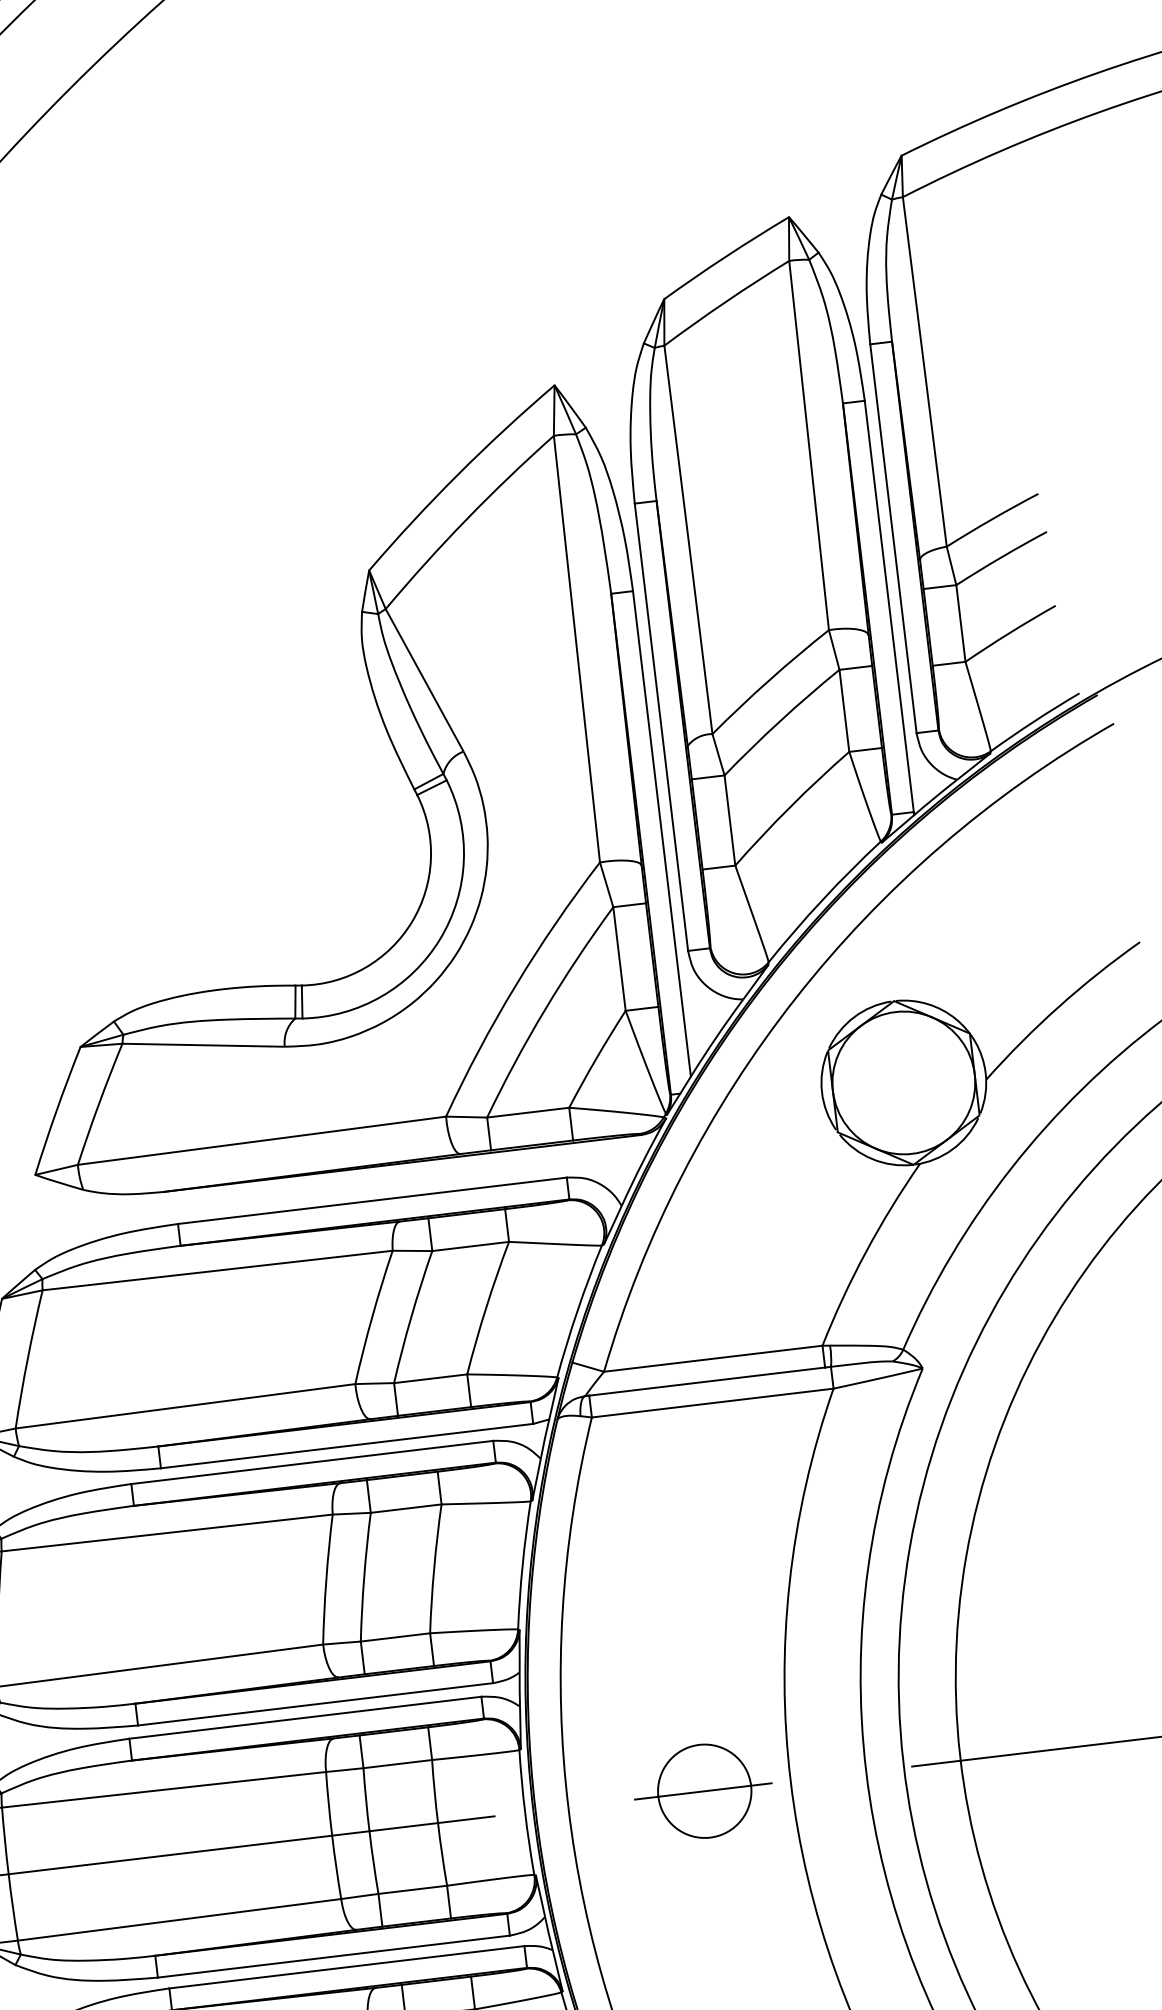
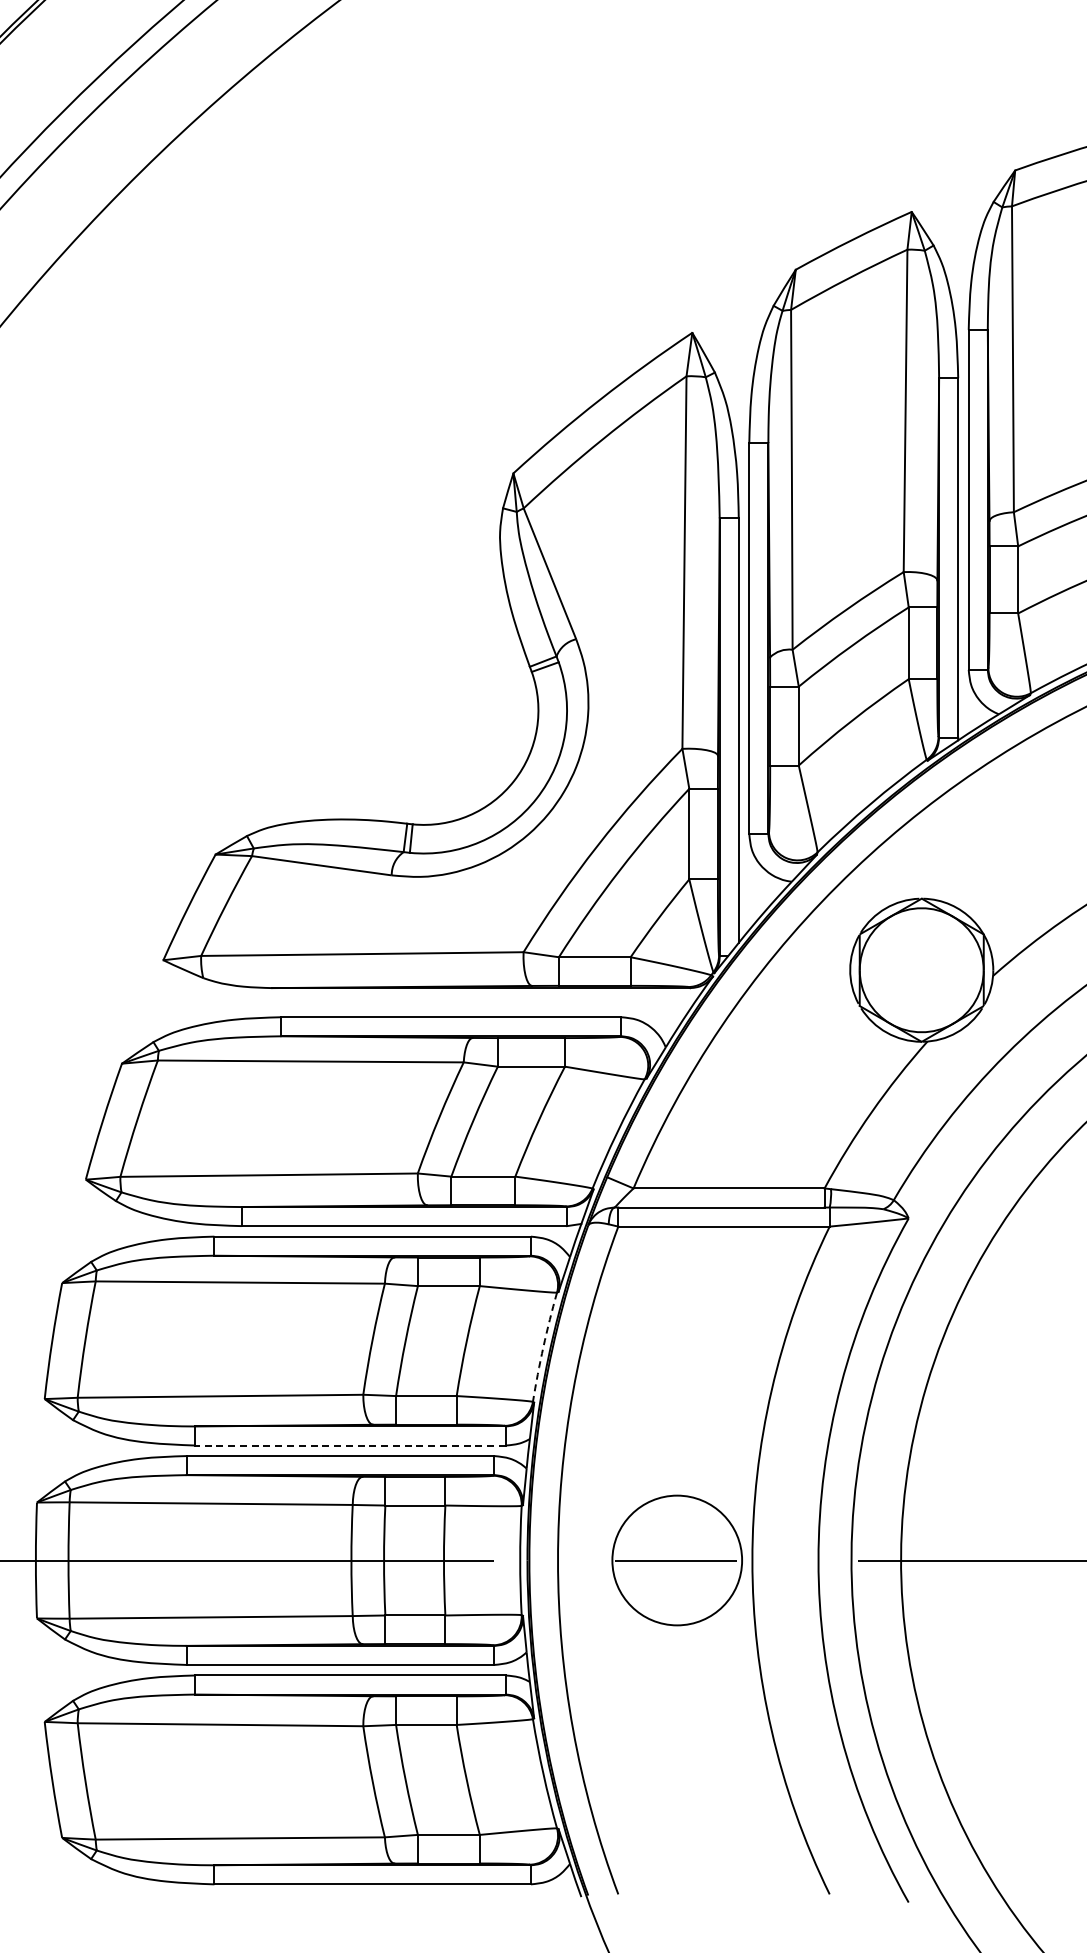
arc: (522, 1564) -> (543, 1346), solid -> dashed
line: (315, 1704) -> (350, 1445), solid -> dashed
circle: (703, 1791) -> (676, 1560), size x1.6

